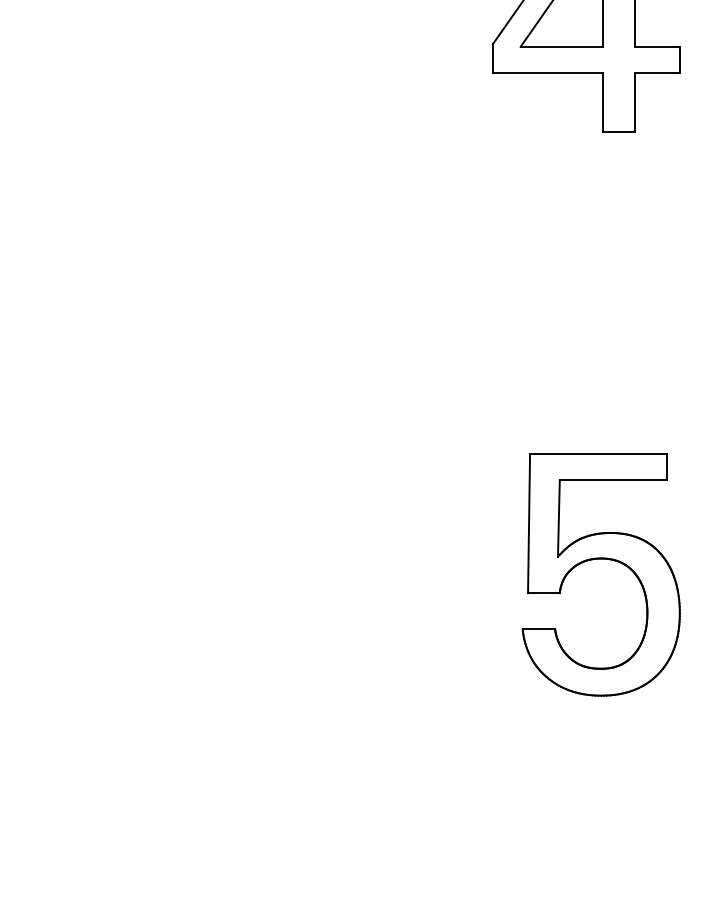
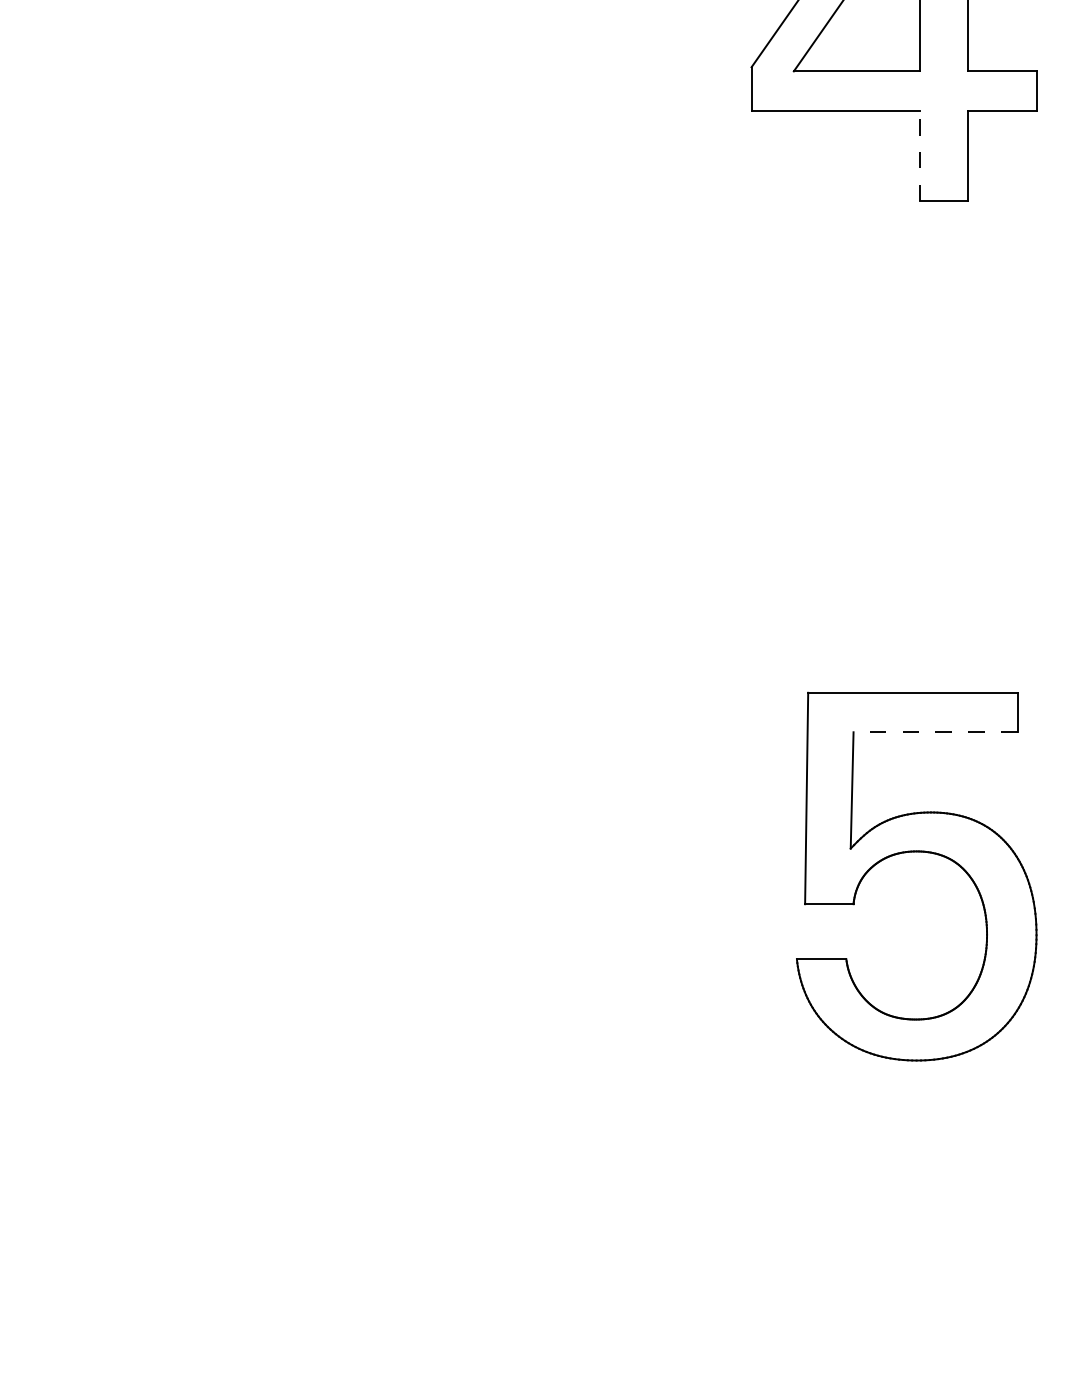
line: (603, 102) -> (920, 156), solid -> dashed
line: (613, 480) -> (935, 732), solid -> dashed

